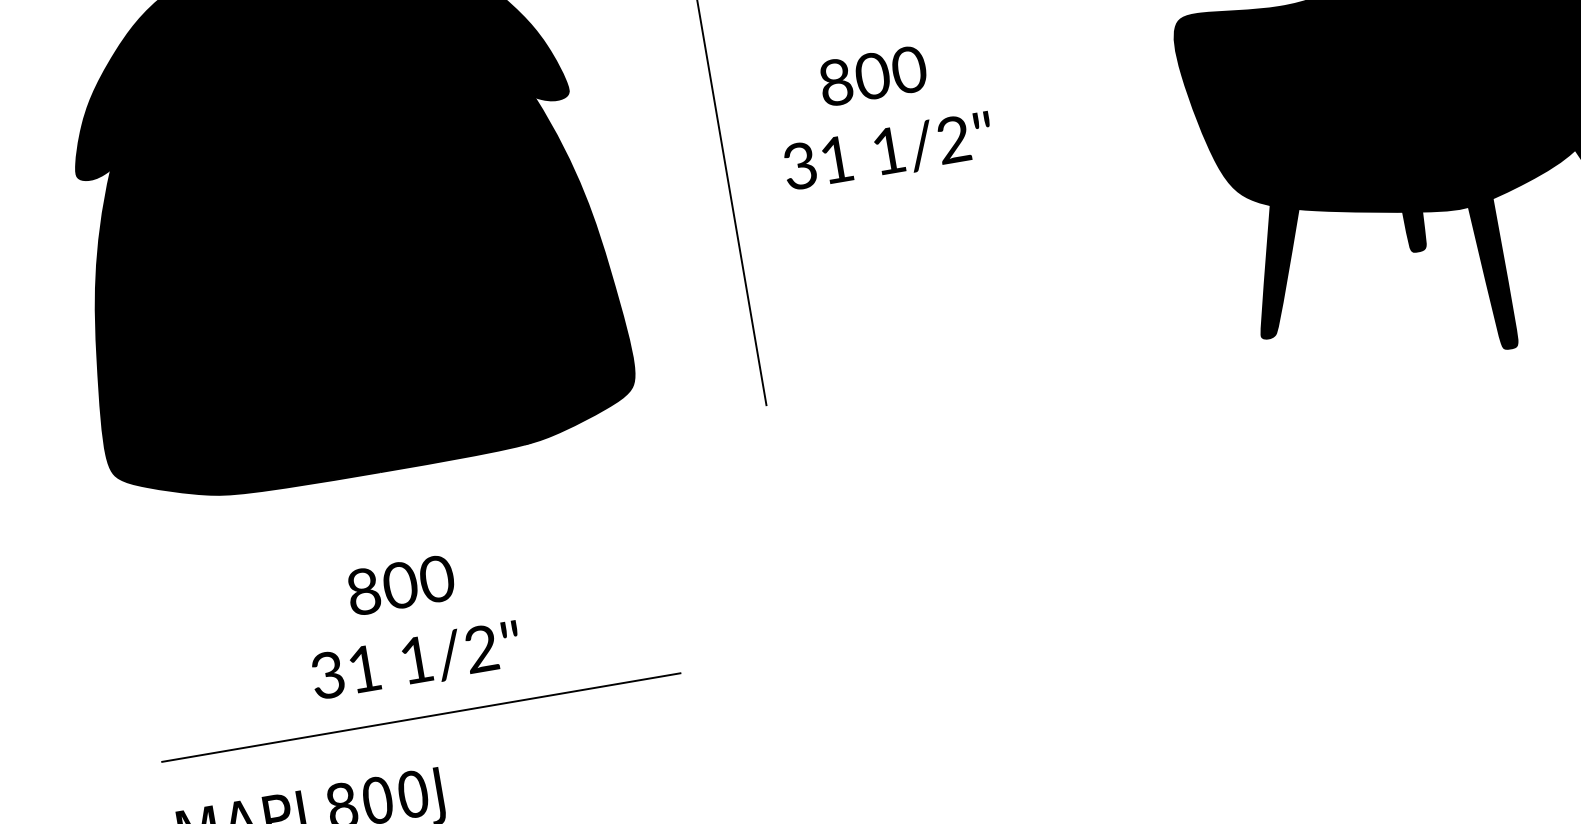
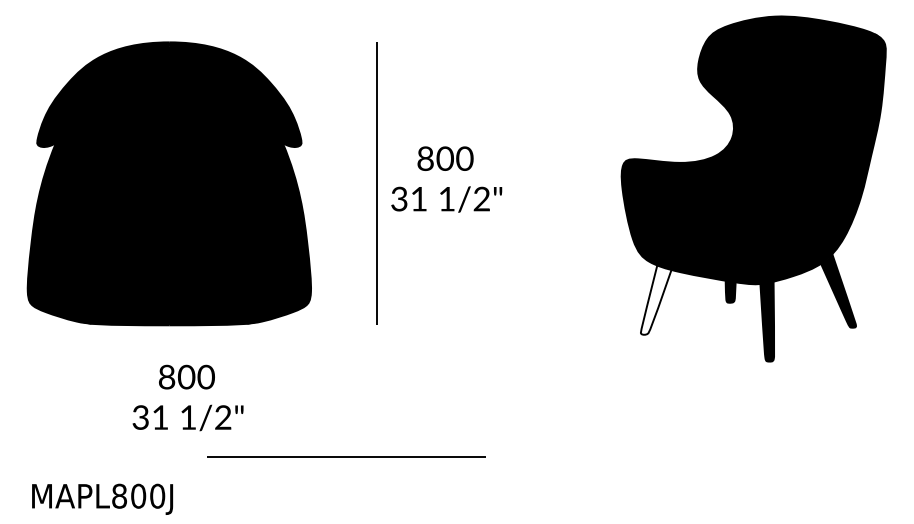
text: (881, 114) -> (446, 179), moved
fill: (1278, 269) -> (655, 299), removed
text: (408, 622) -> (187, 397), moved
line: (420, 716) -> (346, 456), moved

